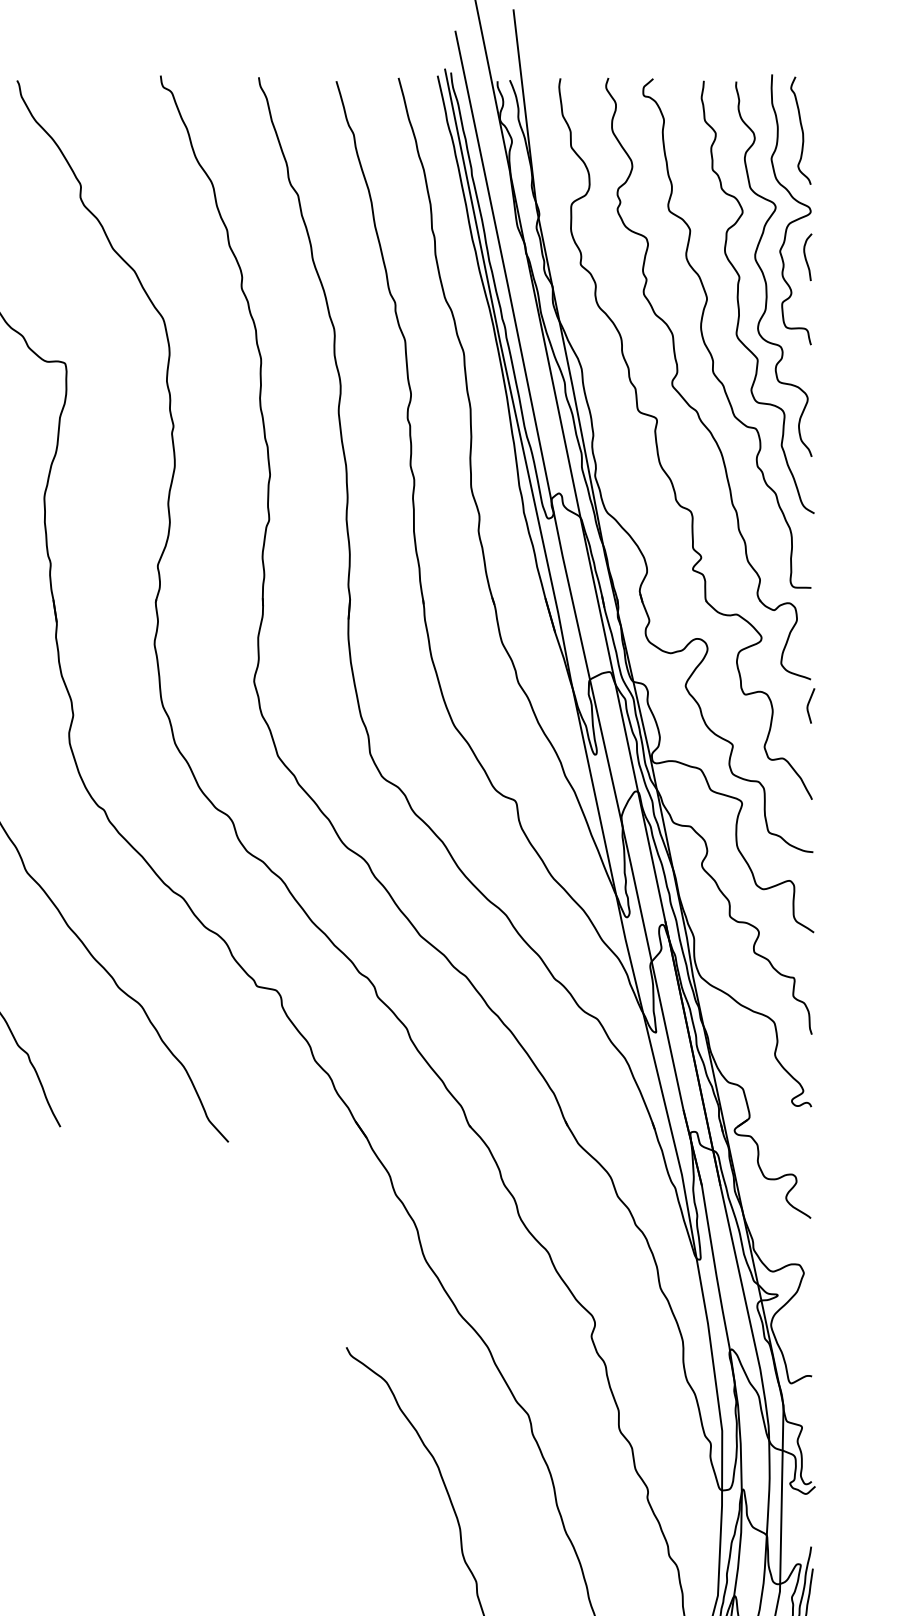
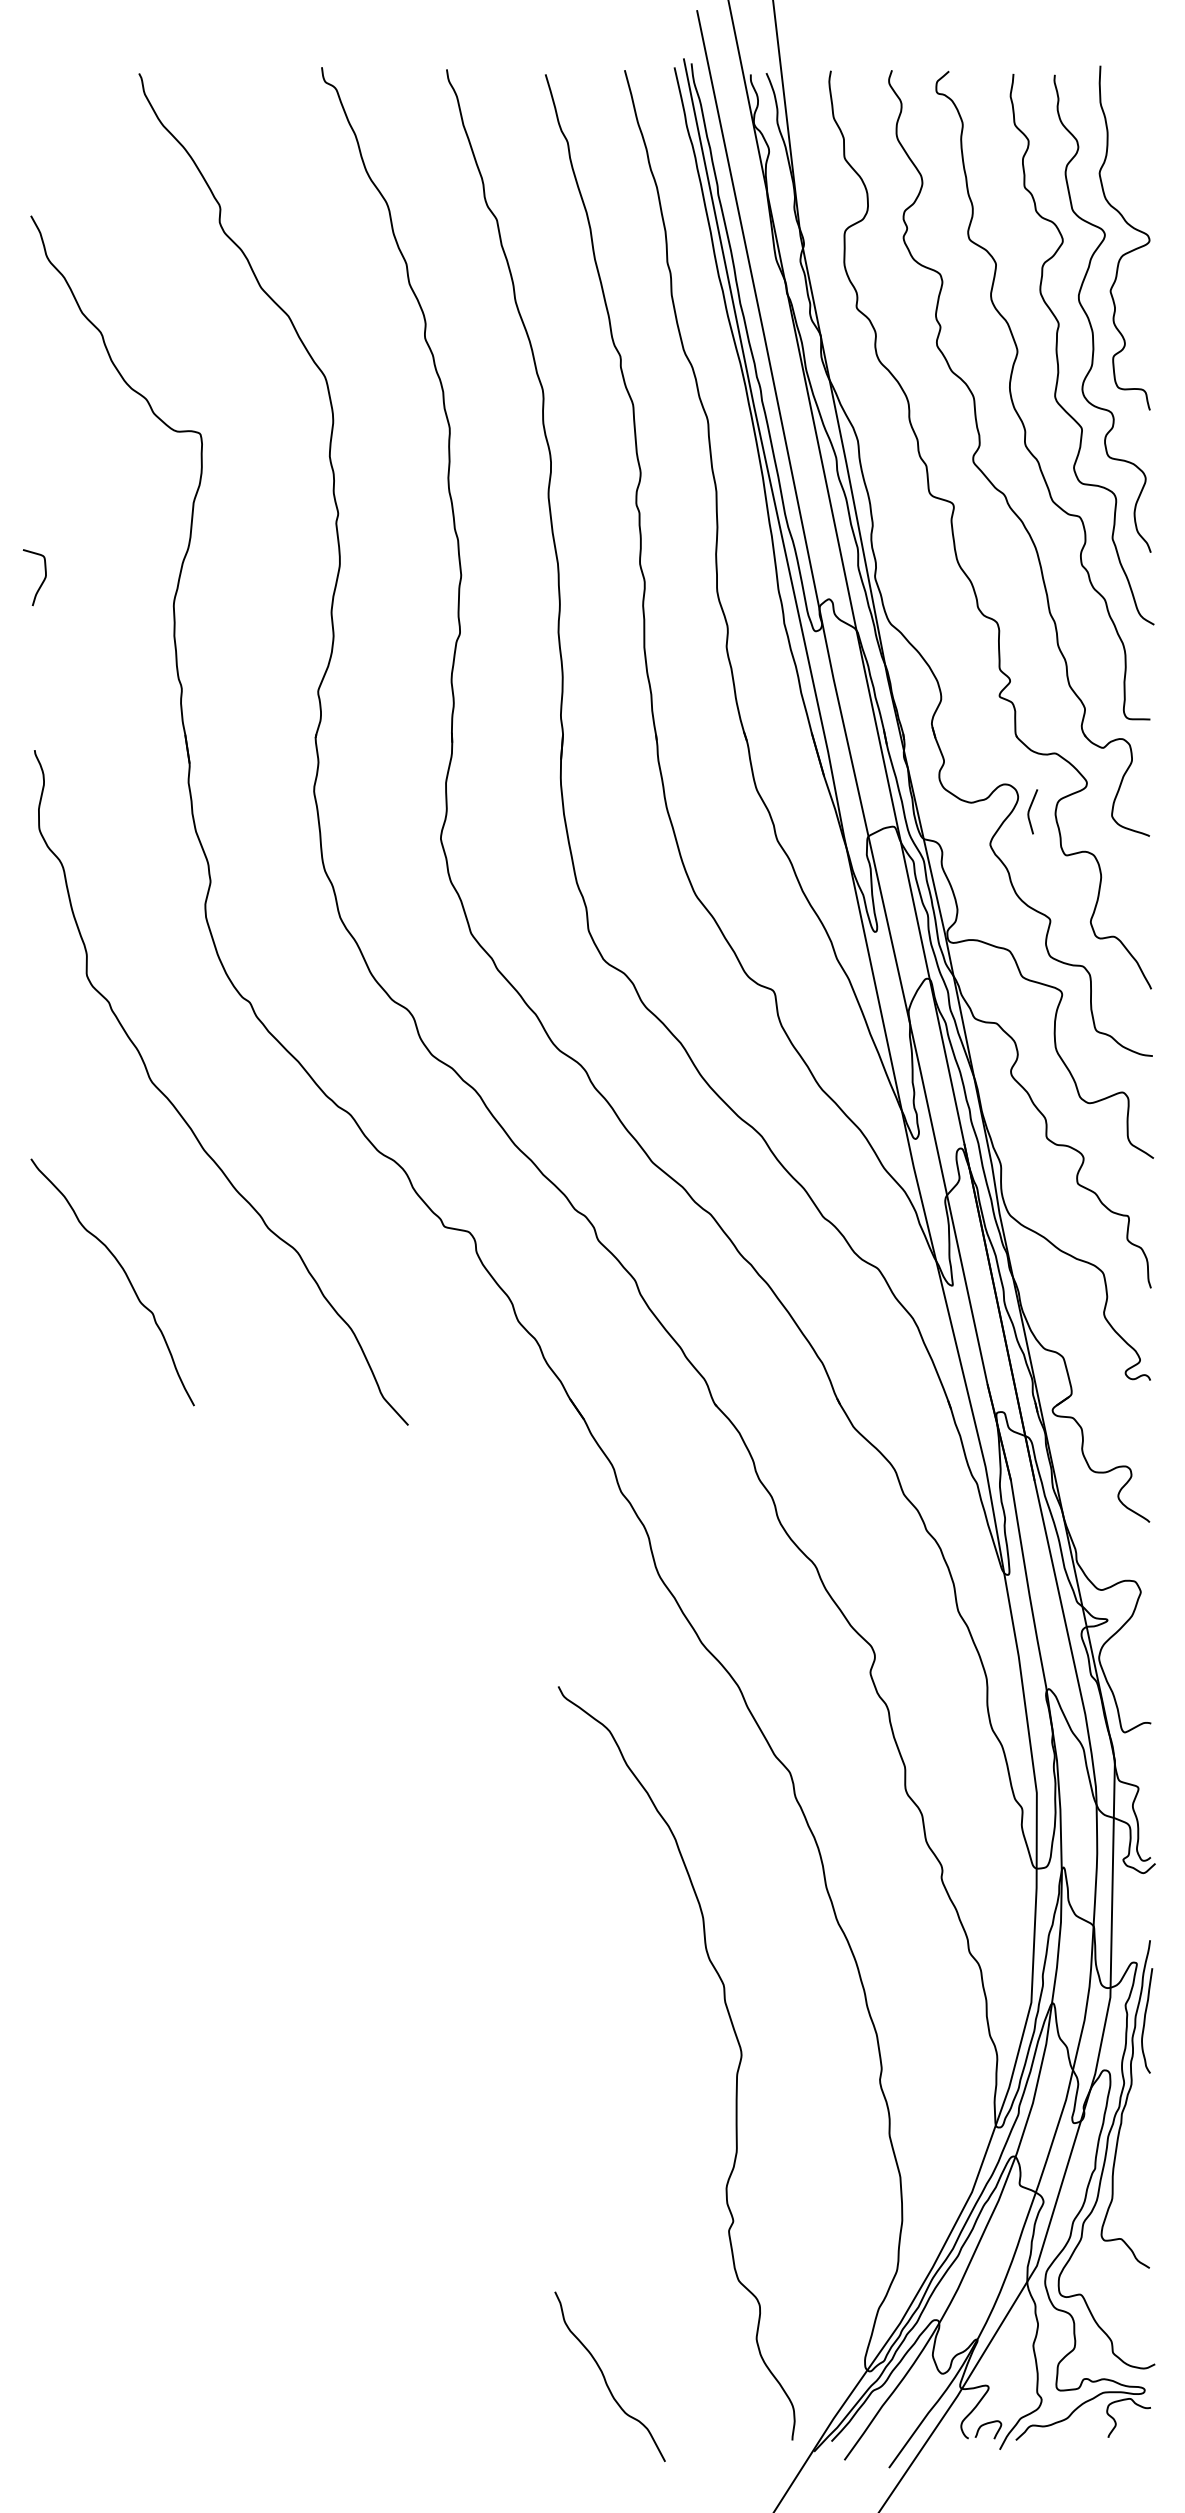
curve: (802, 130) -> (1138, 137), removed
curve: (805, 257) -> (1143, 298), removed
curve: (809, 704) -> (1030, 809), moved

